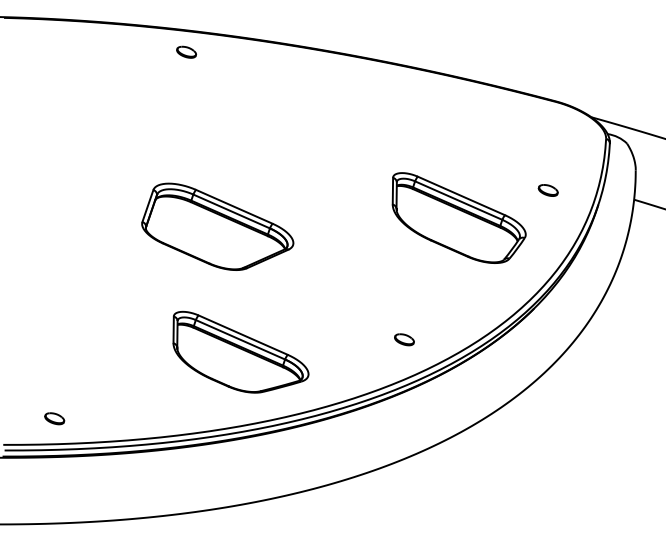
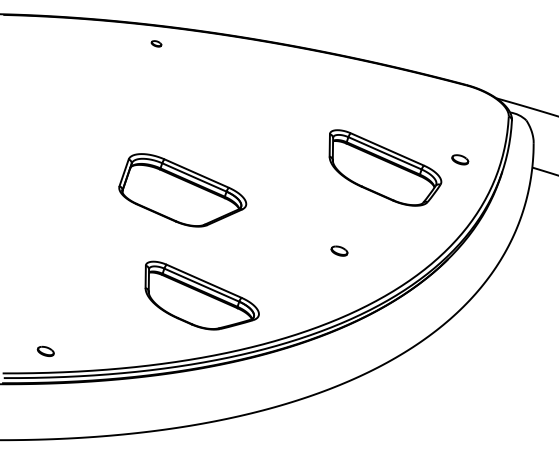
part: (186, 51) -> (156, 43), size x0.6
part: (459, 217) -> (385, 167), moved
part: (404, 338) -> (339, 250), moved

